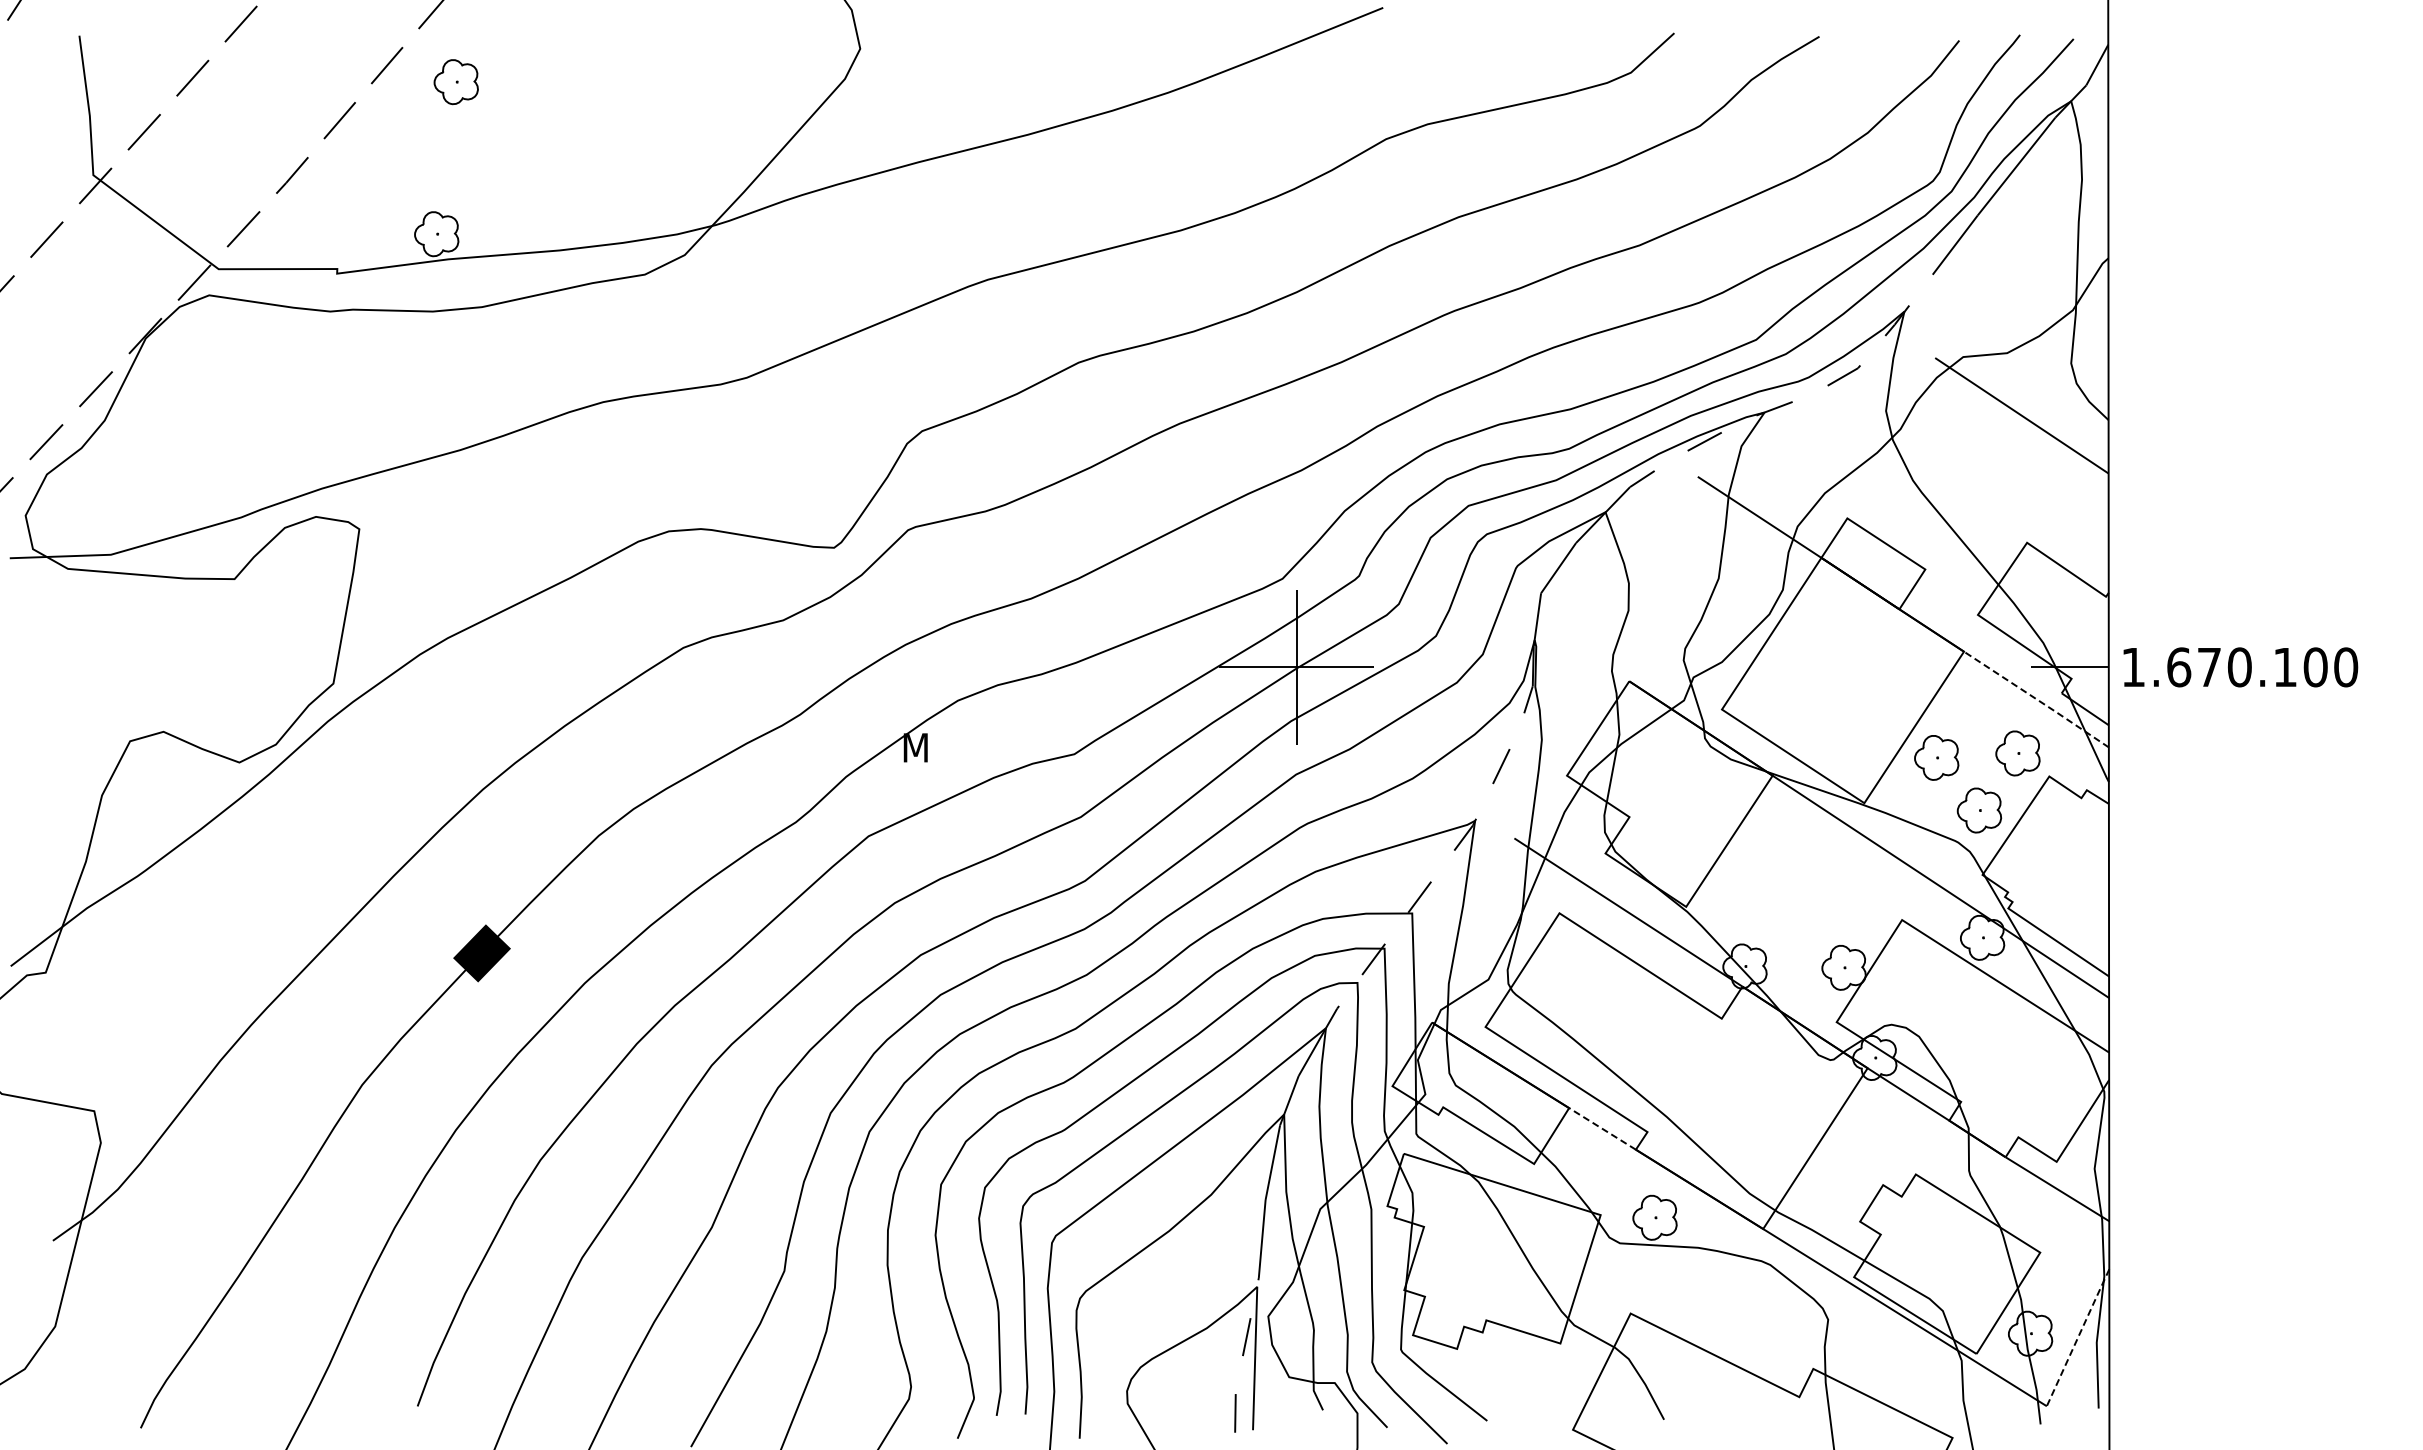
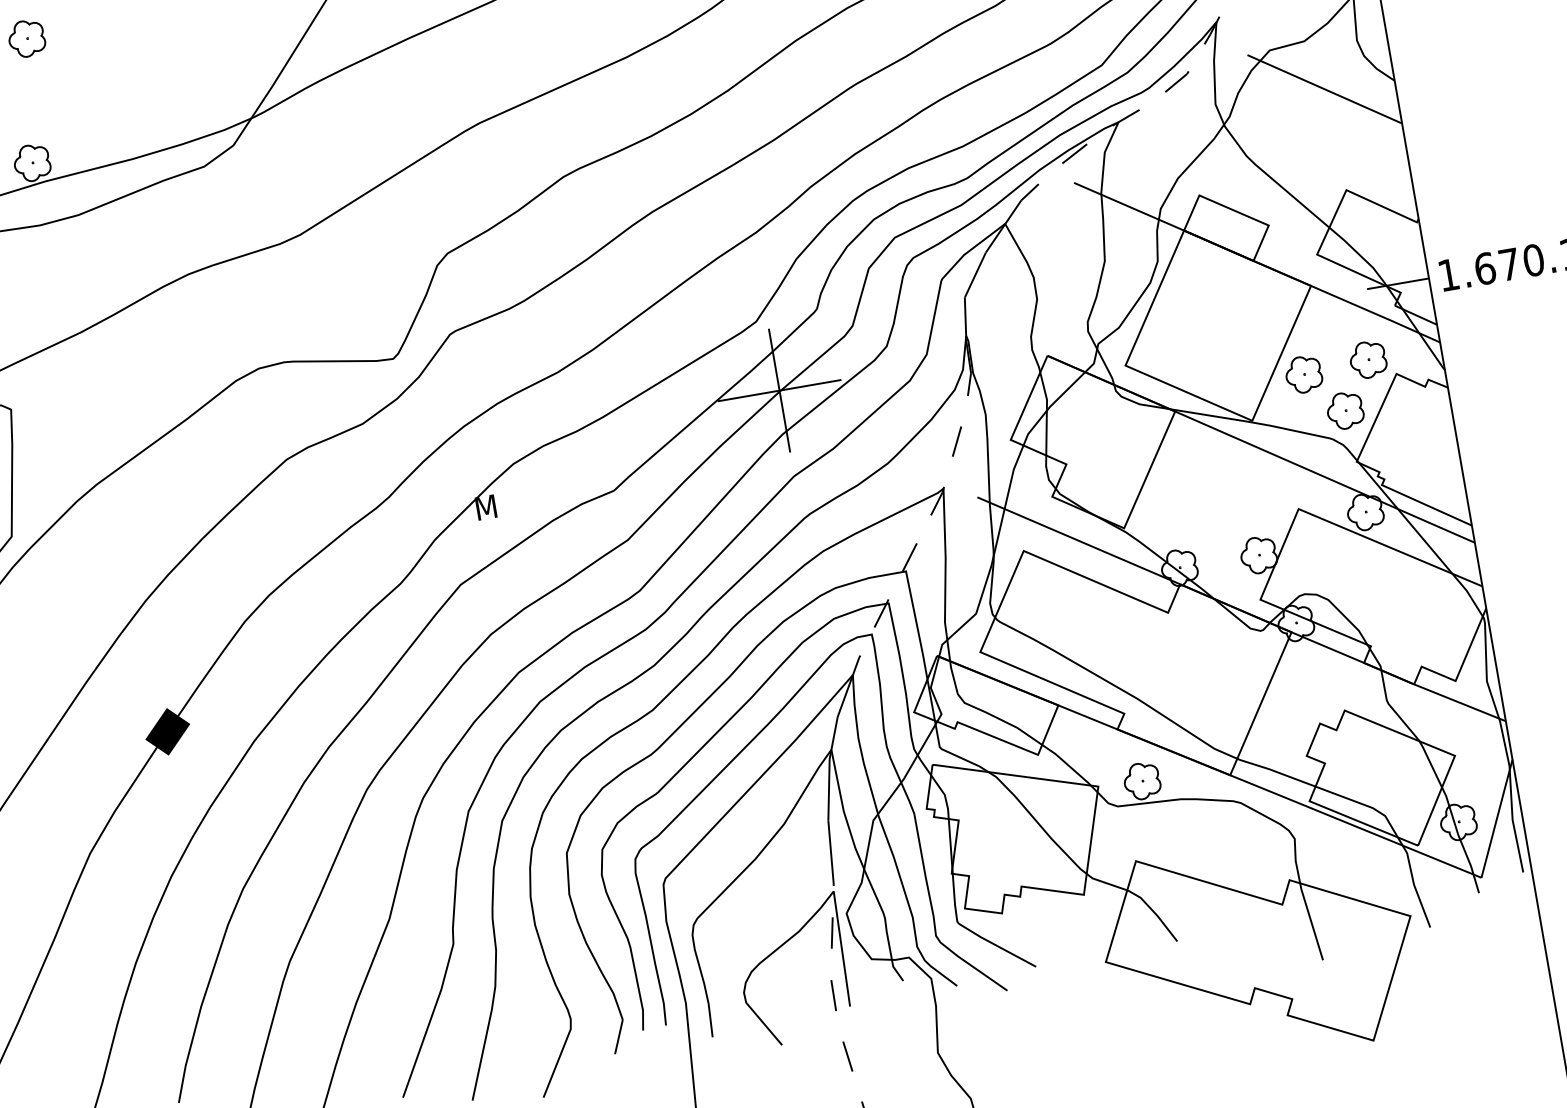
line: (2037, 699) -> (1376, 314), dashed -> solid
line: (1602, 1128) -> (1087, 717), dashed -> solid
line: (2078, 1337) -> (1497, 818), dashed -> solid

